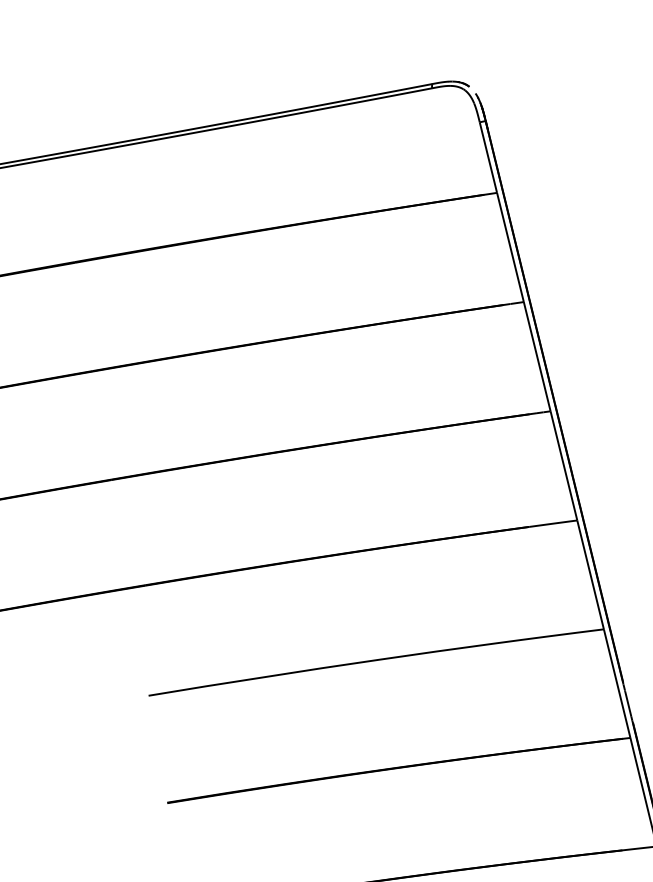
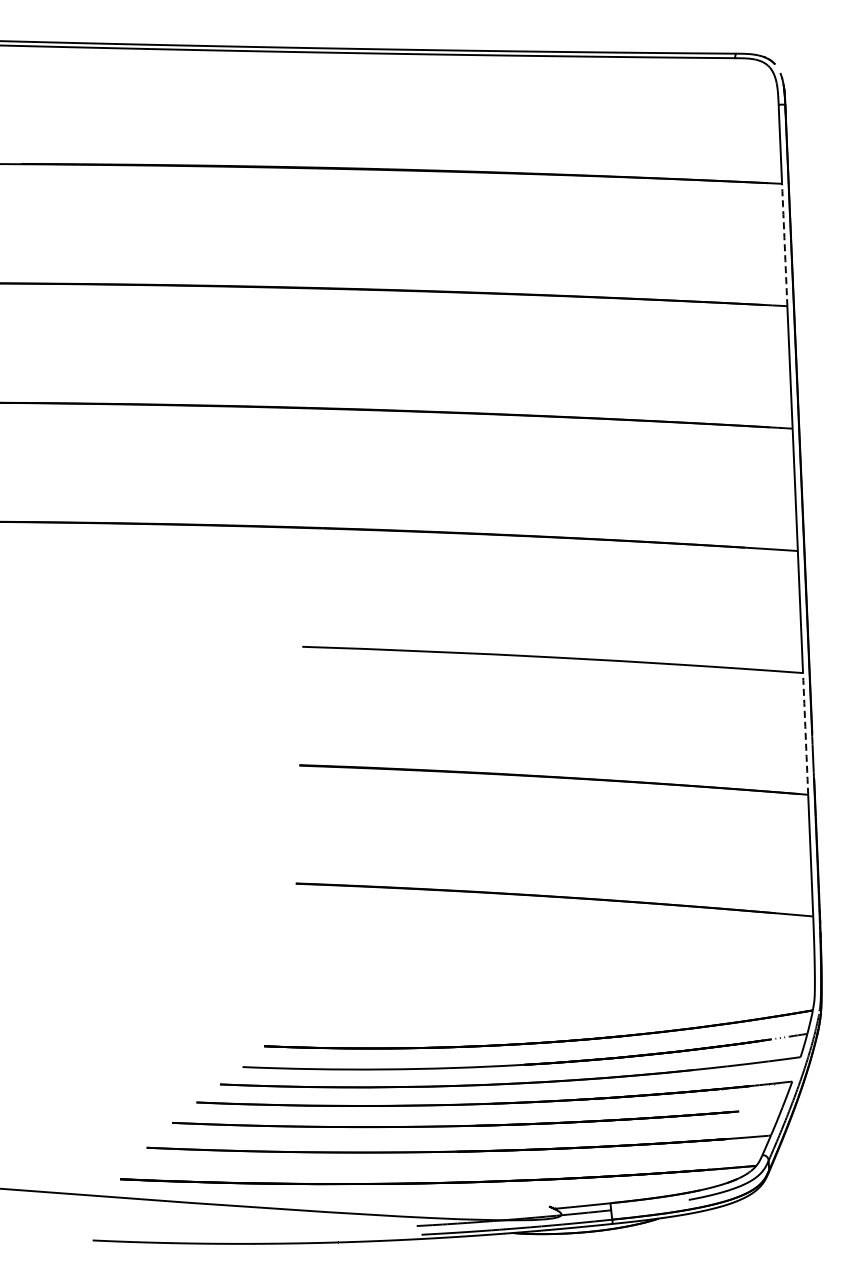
arc: (510, 247) -> (784, 244), solid -> dashed
arc: (616, 683) -> (805, 733), solid -> dashed

